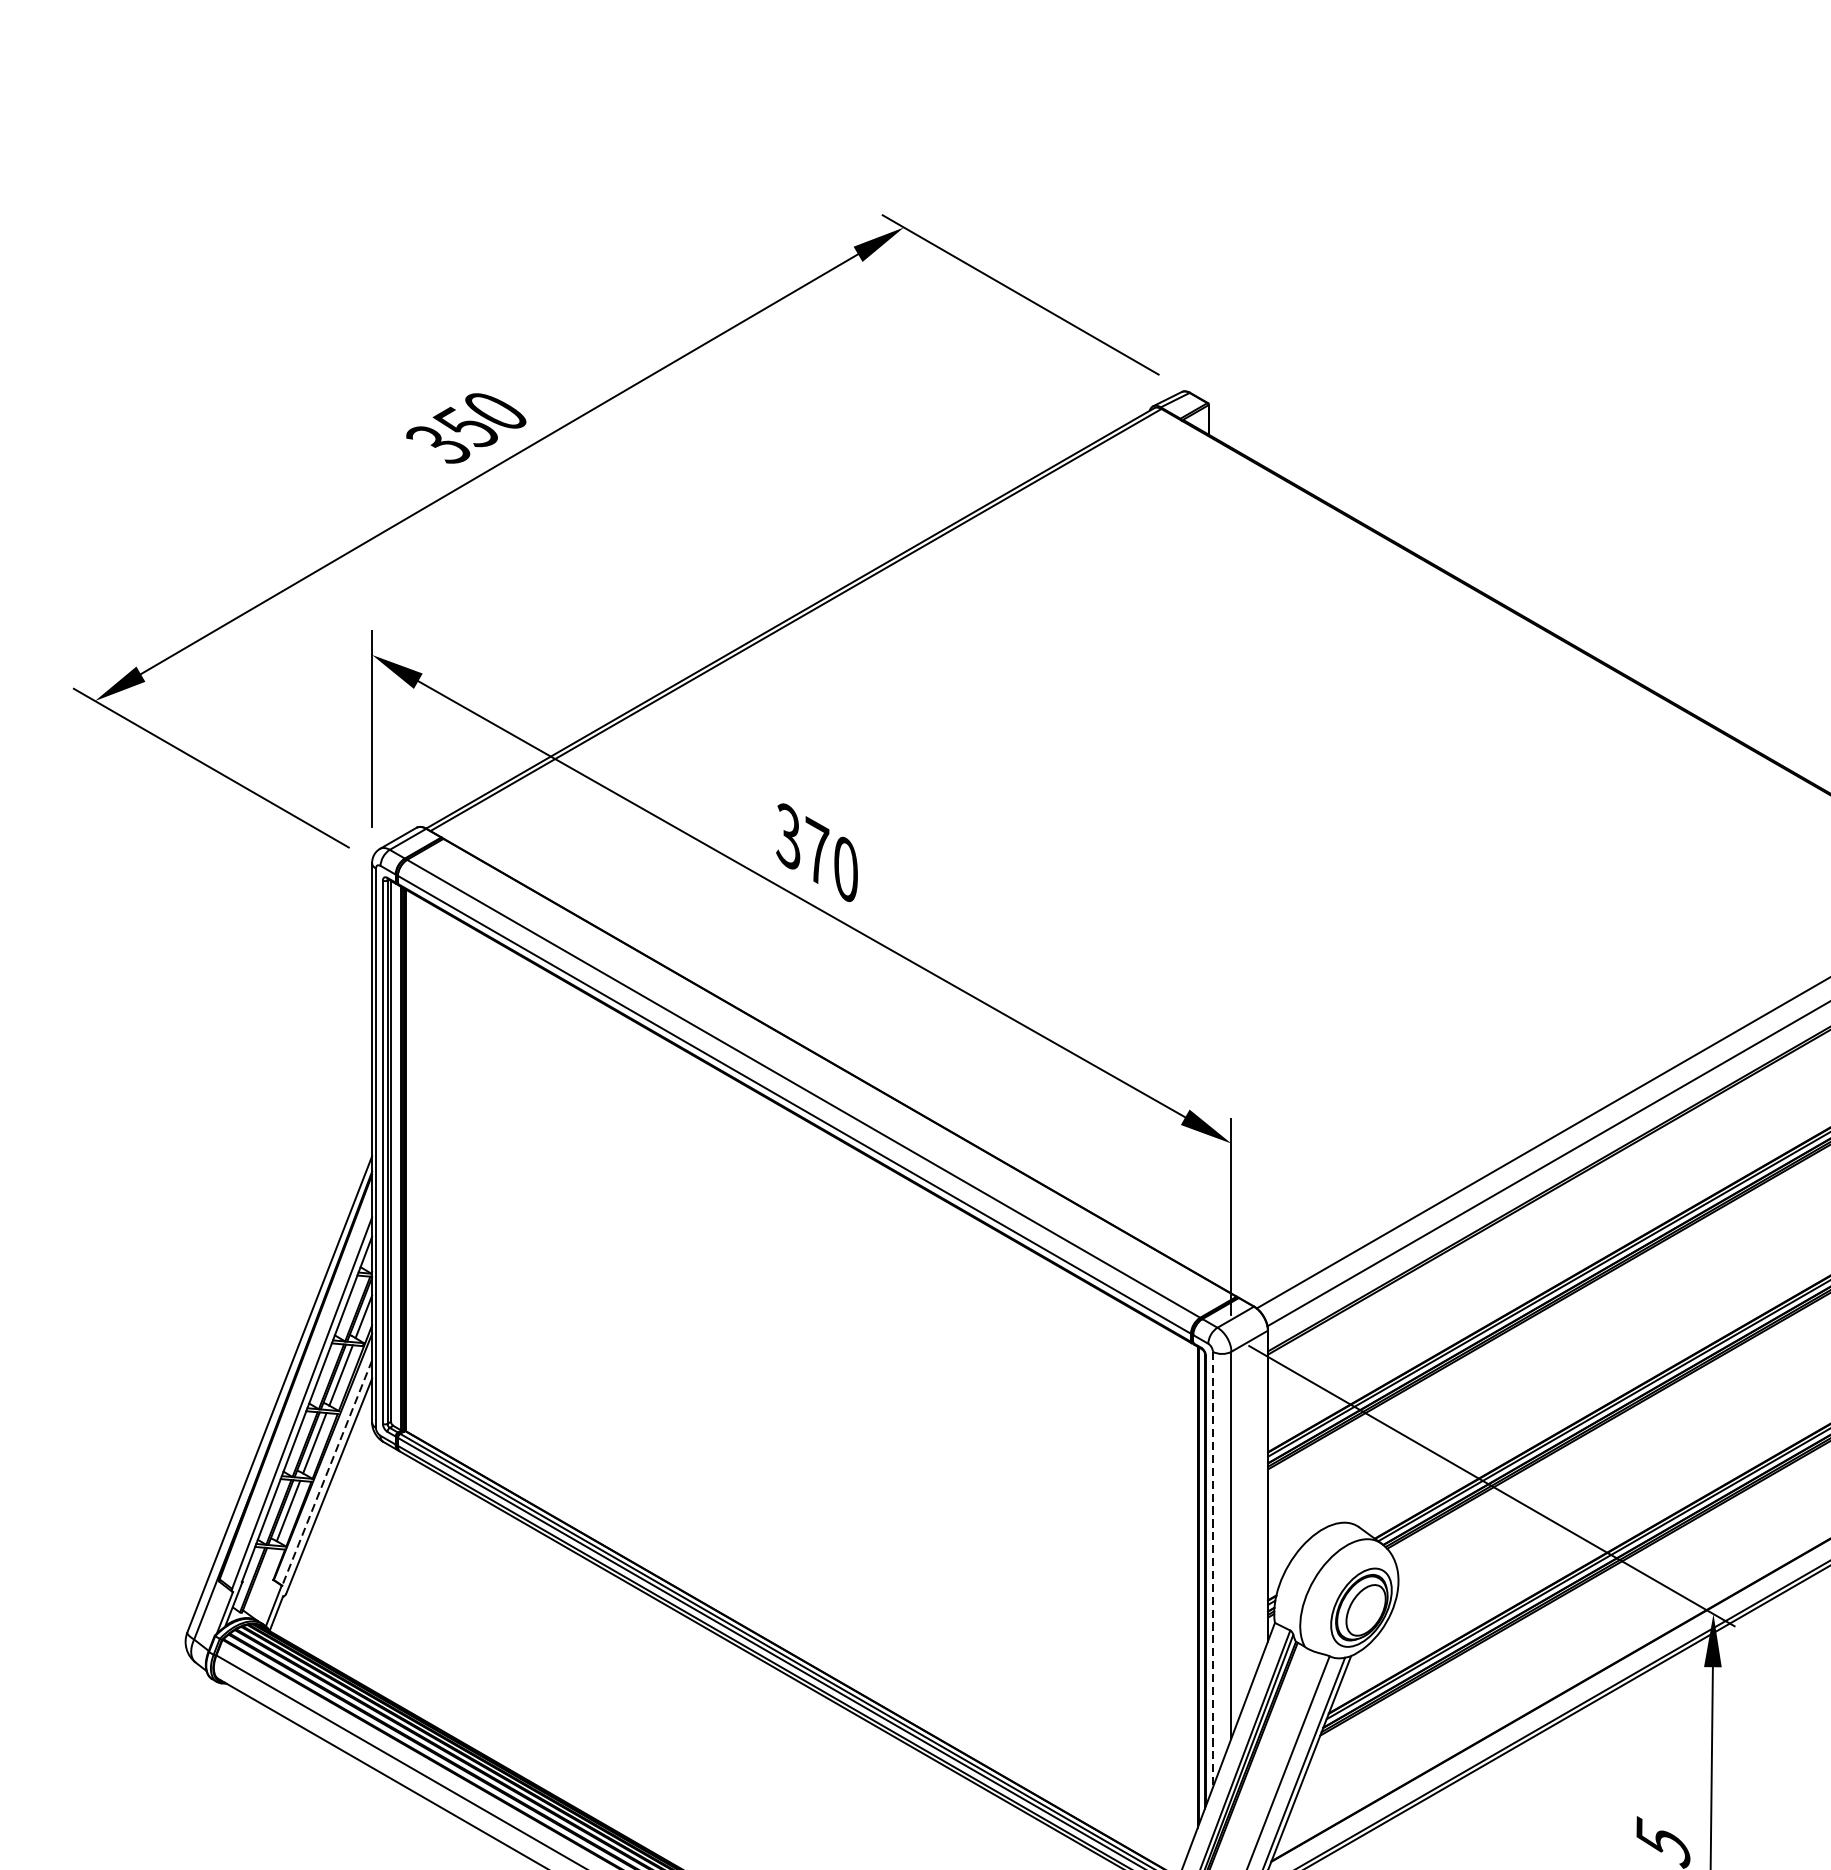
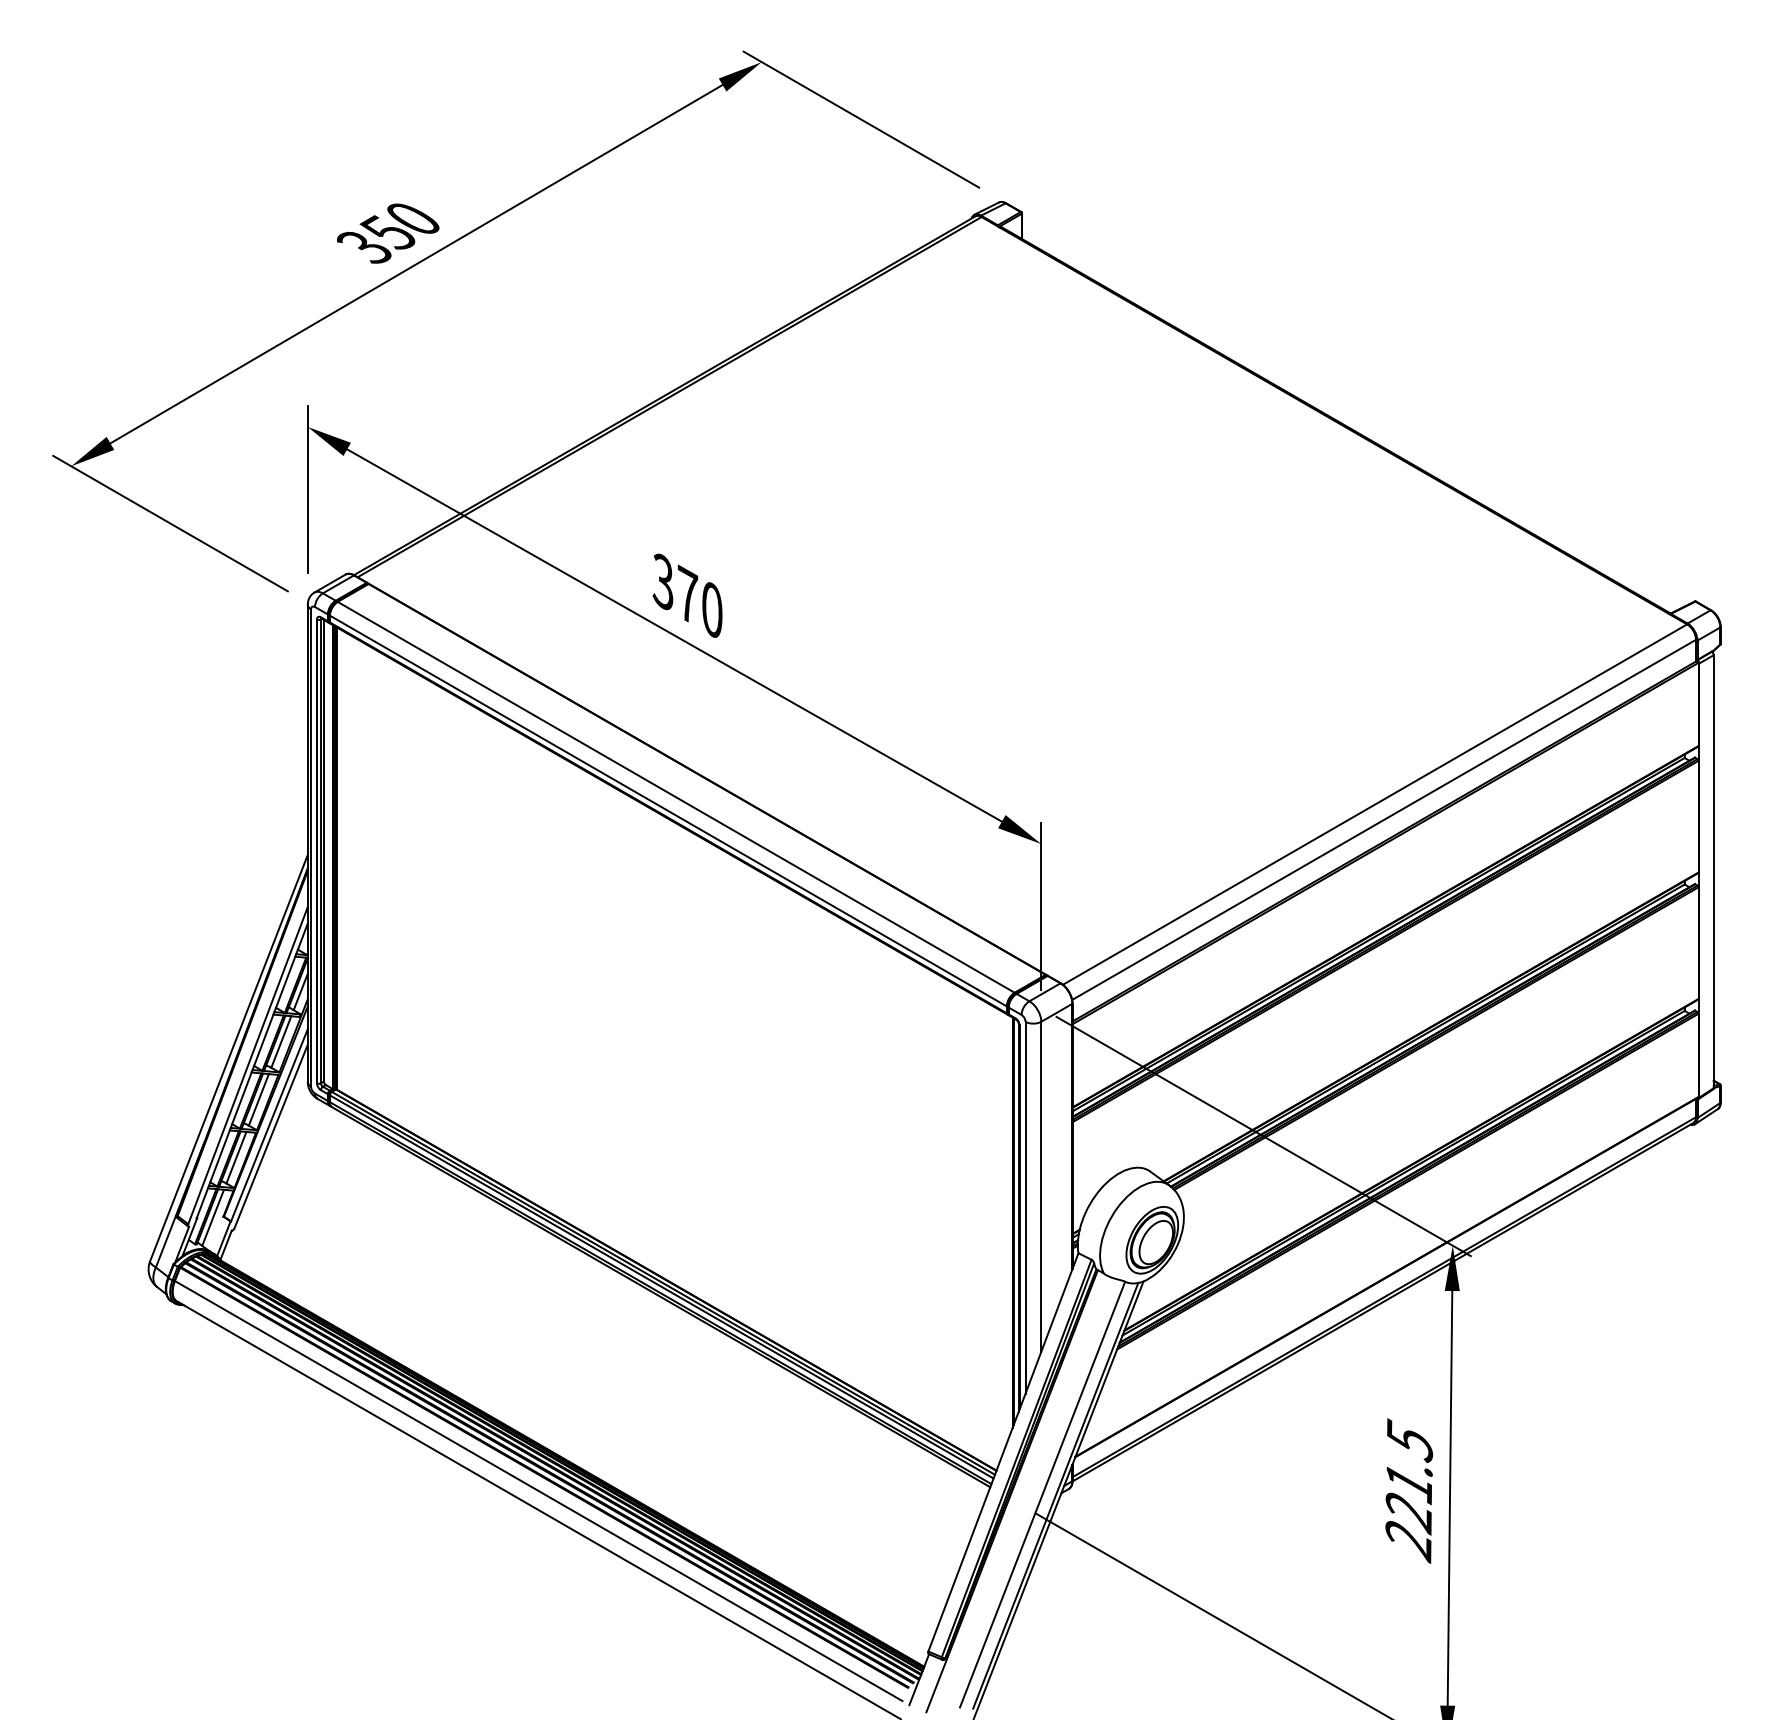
line: (327, 1473) -> (269, 1125), dashed -> solid
line: (1212, 1569) -> (1025, 1207), dashed -> solid
line: (261, 1581) -> (213, 1217), added

